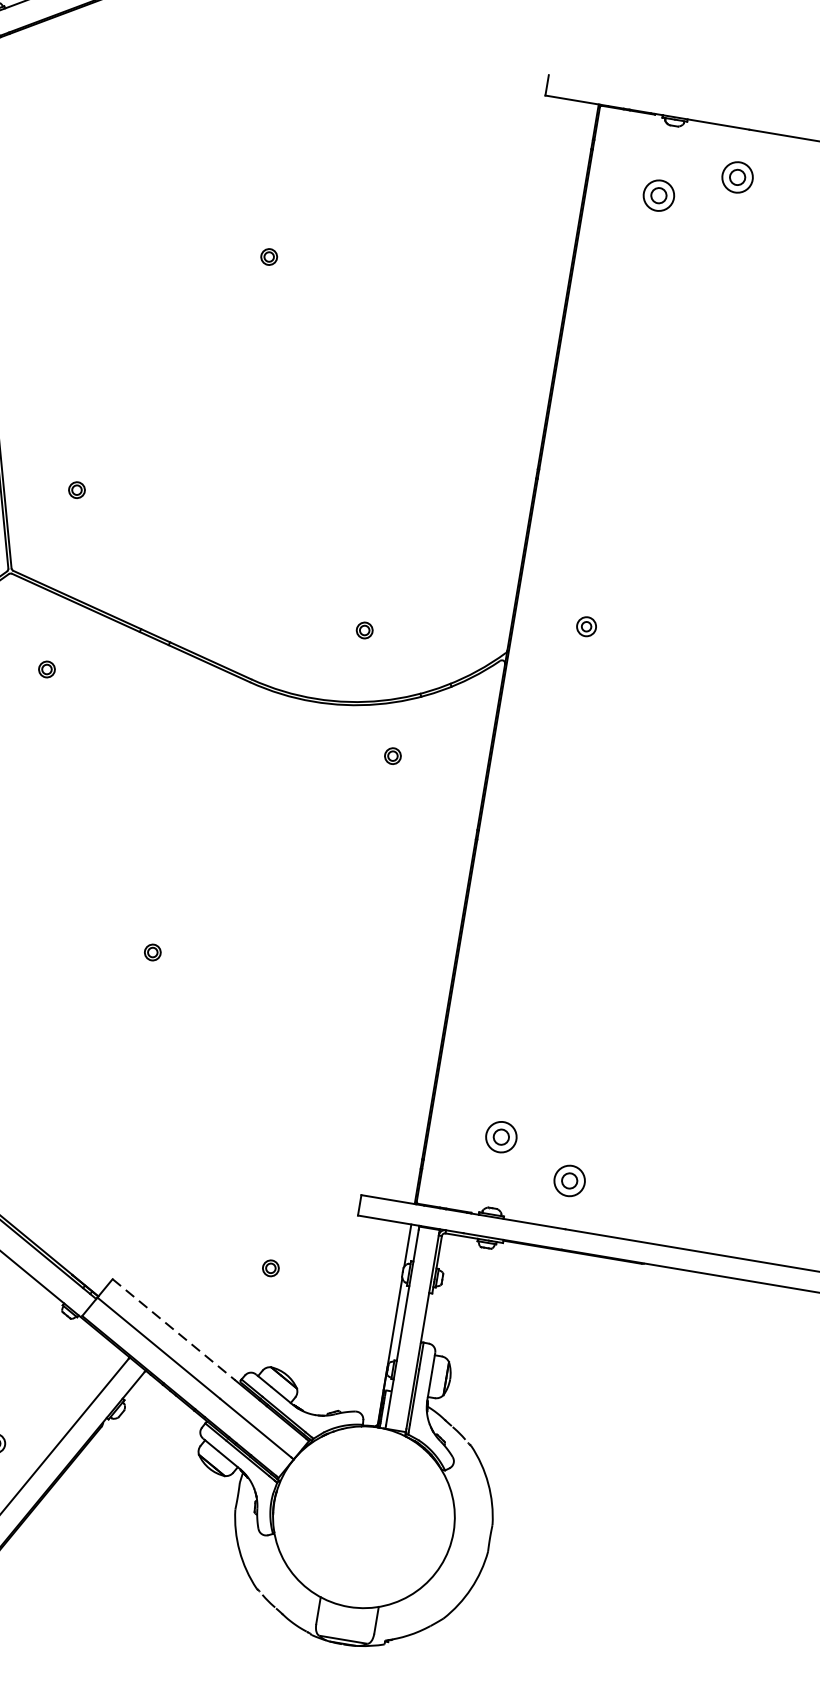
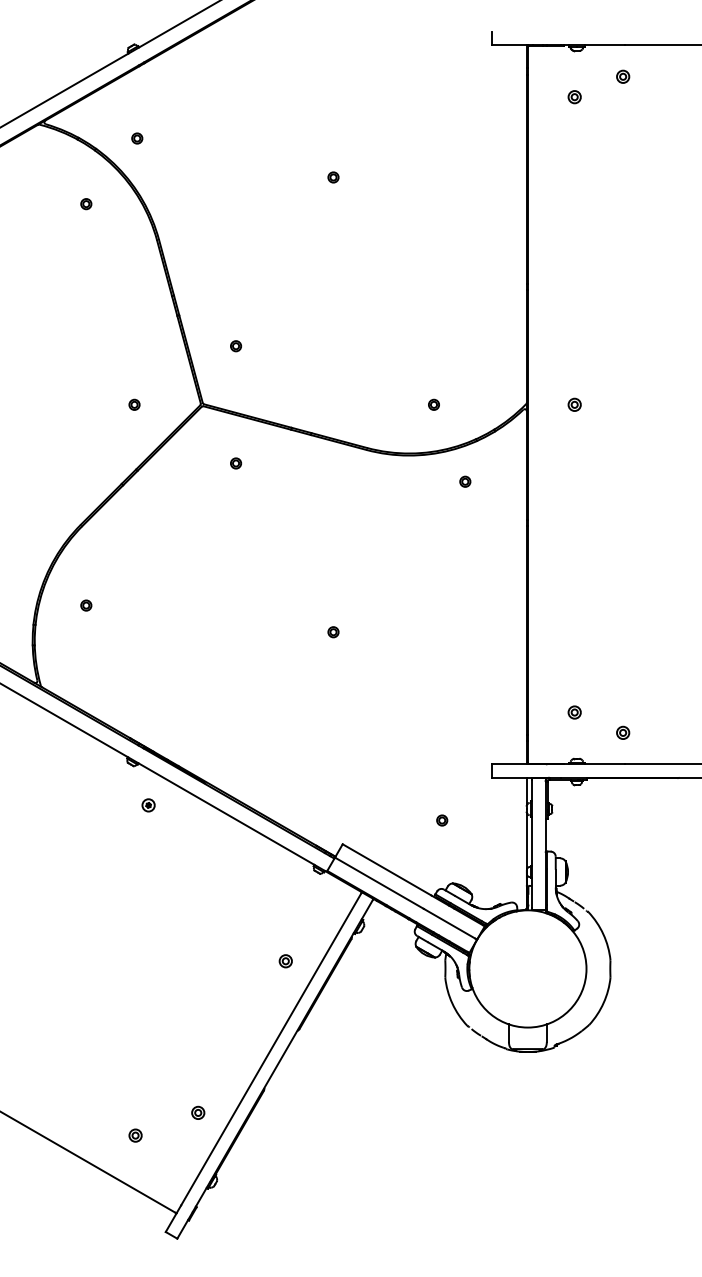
part: (738, 176) -> (623, 76), size x0.62
part: (658, 196) -> (574, 97), size x0.62
part: (586, 626) -> (574, 404), moved
part: (500, 1136) -> (574, 712), size x0.62
part: (570, 1180) -> (623, 732), size x0.62
line: (174, 1330) -> (387, 870), dashed -> solid

